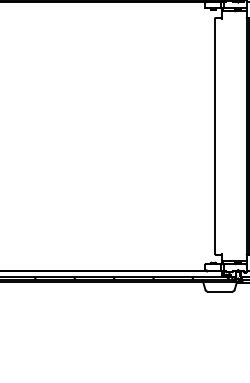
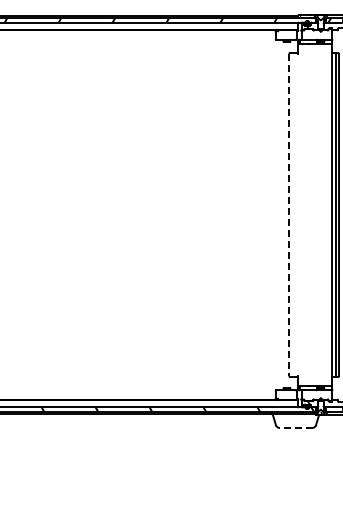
line: (215, 136) -> (289, 215), solid -> dashed
line: (220, 291) -> (296, 427), solid -> dashed

